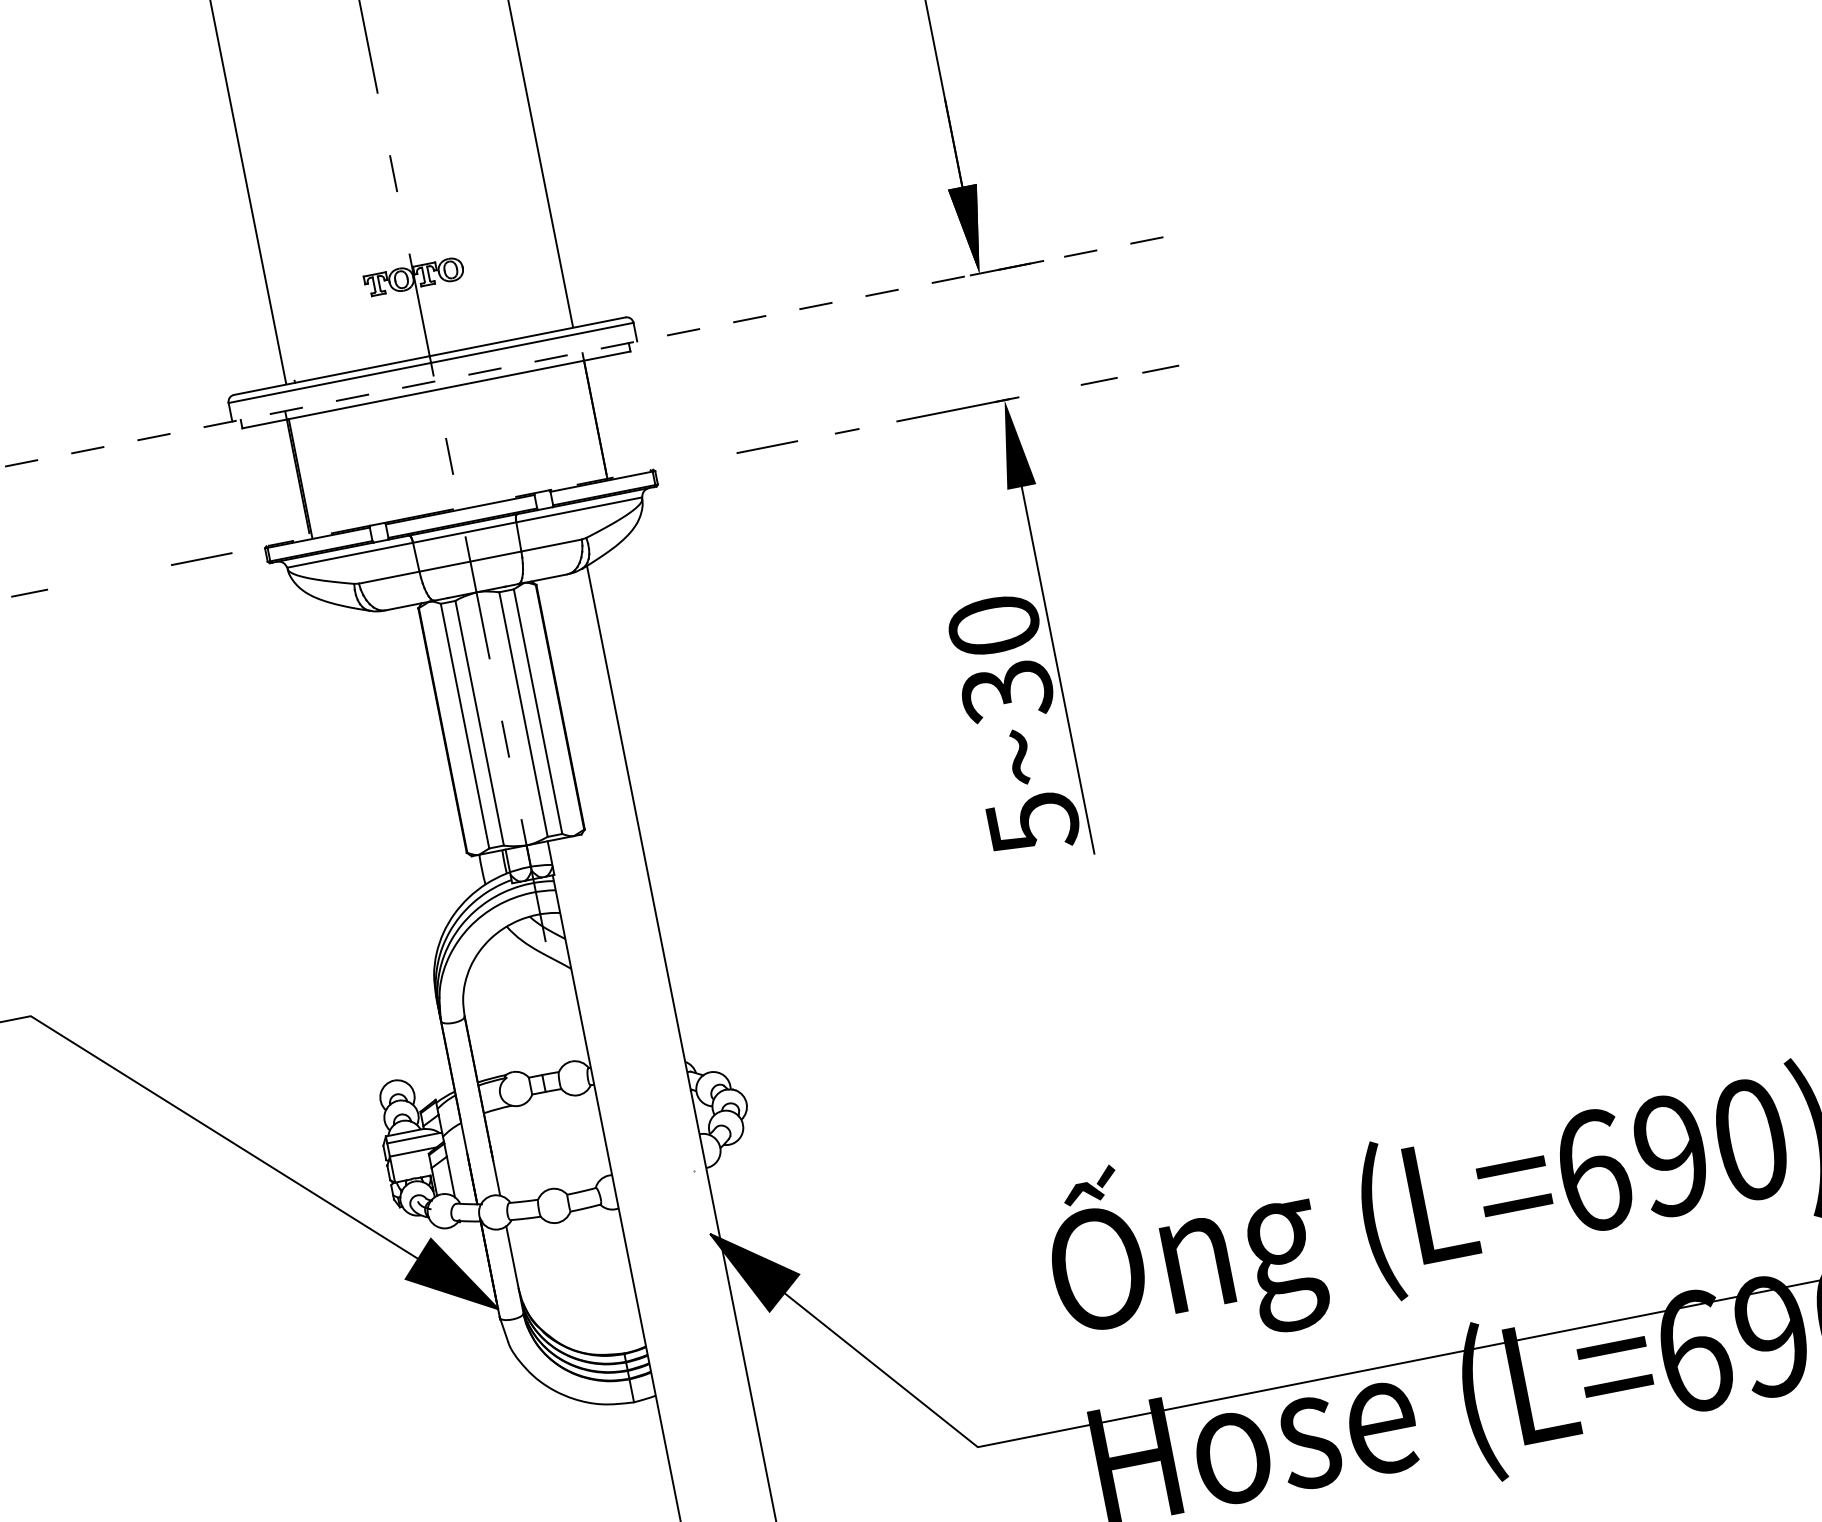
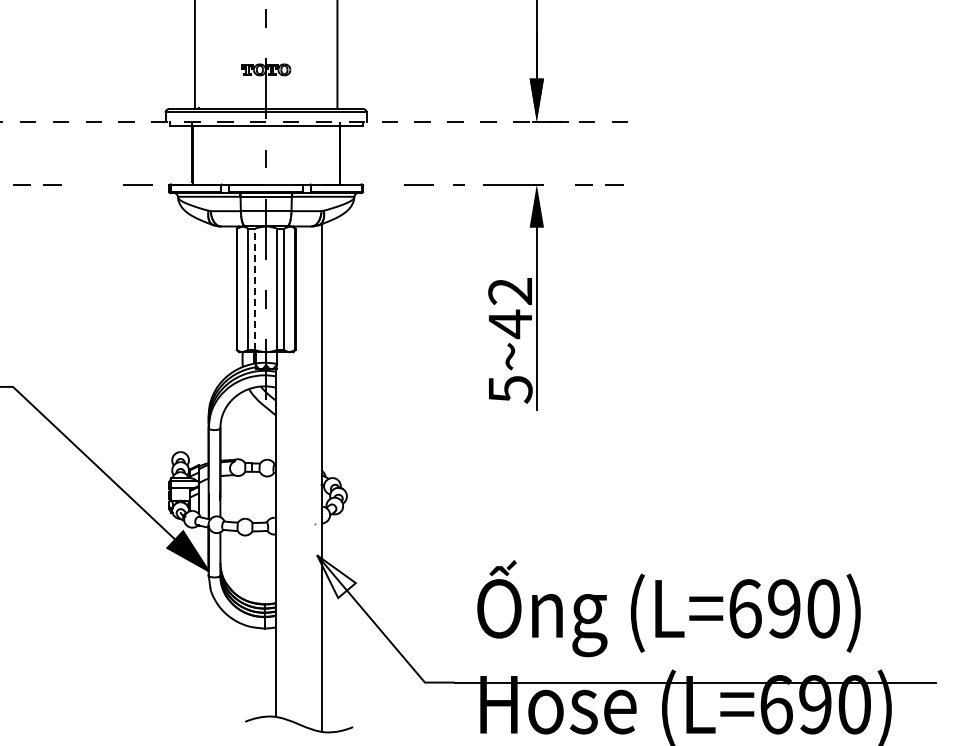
text: (1000, 660) -> (510, 308), 5~30 -> 5~42
line: (480, 723) -> (255, 289), solid -> dashed
fill: (757, 1268) -> (336, 576), removed

